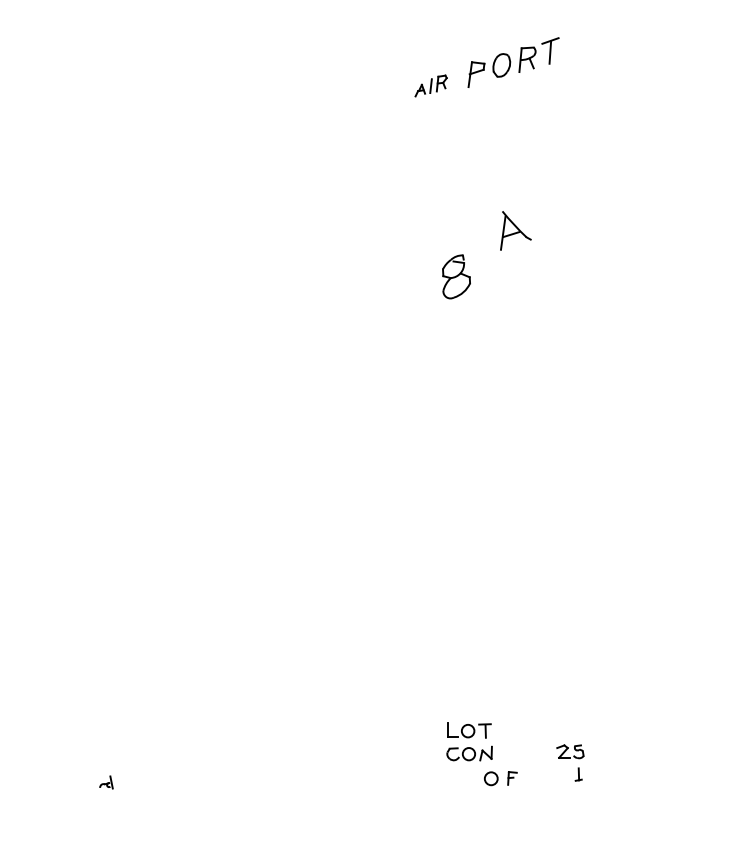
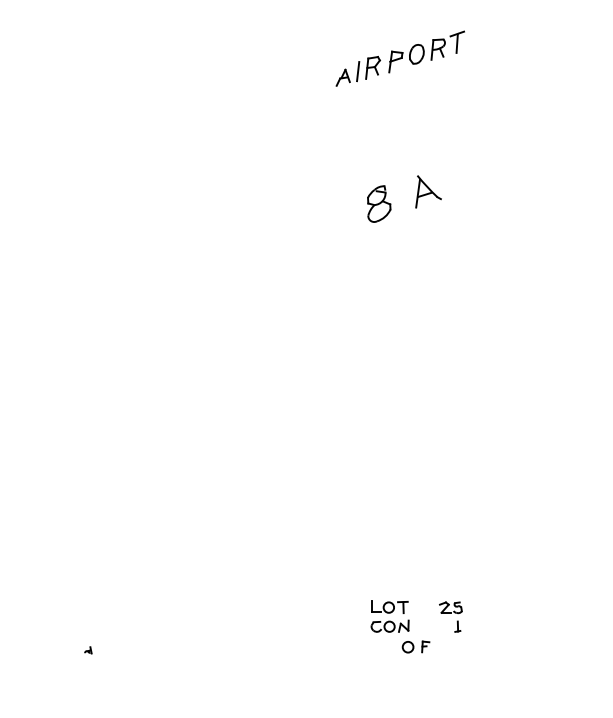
part: (430, 86) -> (357, 71), size x1.67
part: (456, 276) -> (379, 203), moved
part: (569, 762) -> (450, 616), moved
part: (106, 782) -> (88, 650), size x0.62

